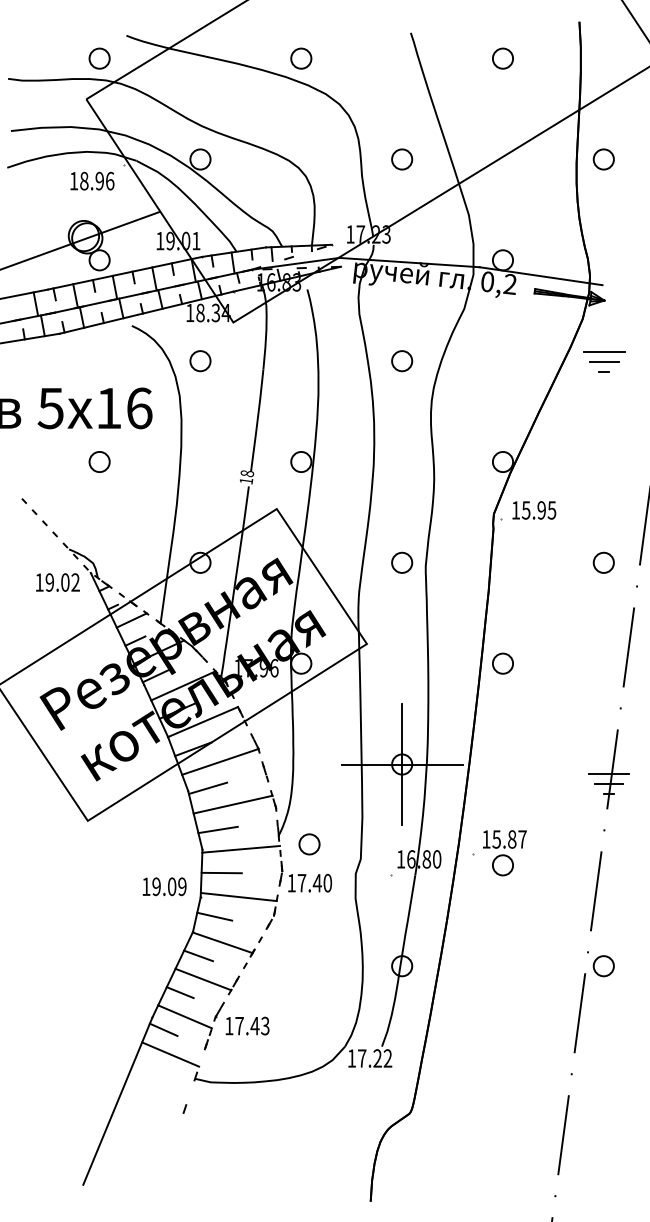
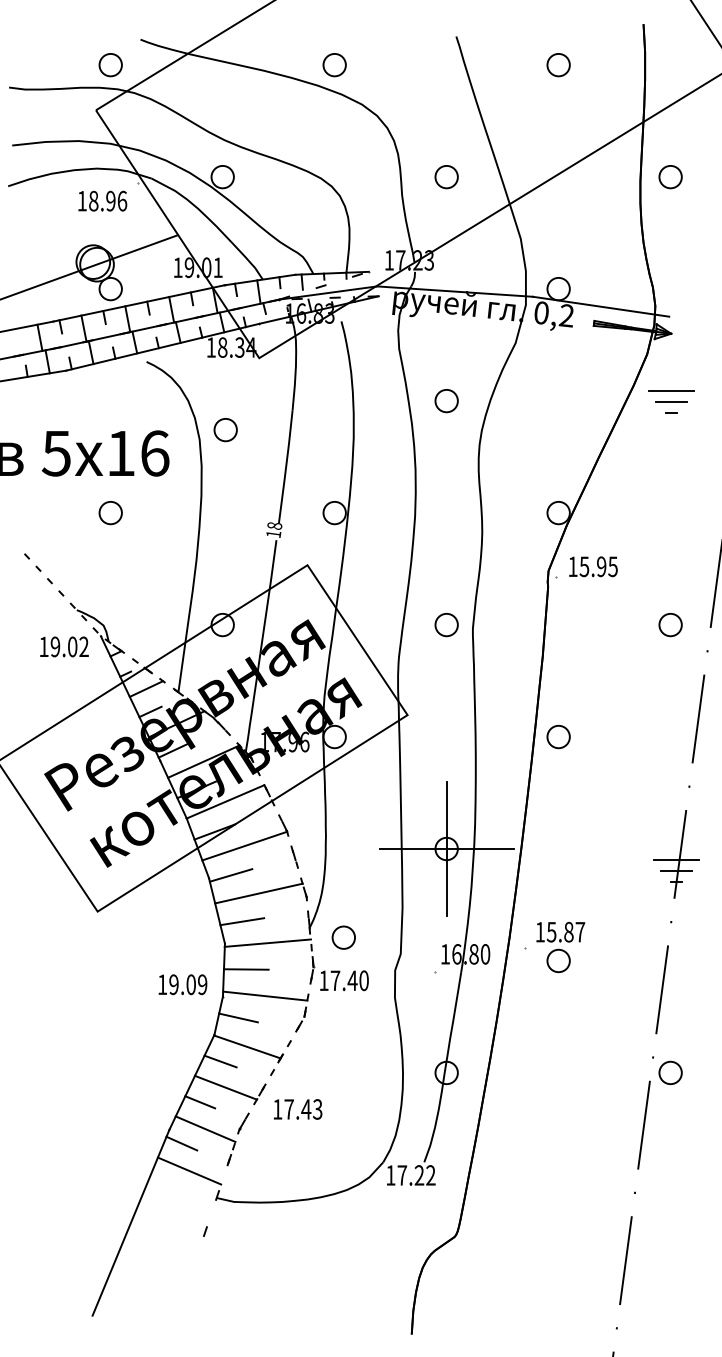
part: (200, 361) -> (225, 430), moved
text: (248, 1026) -> (298, 1109), moved

